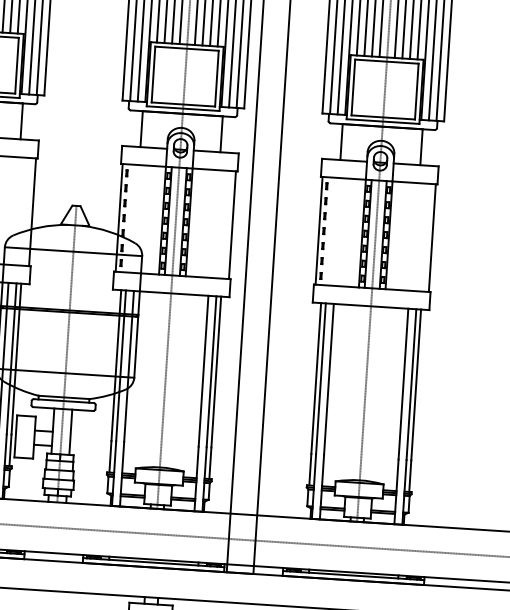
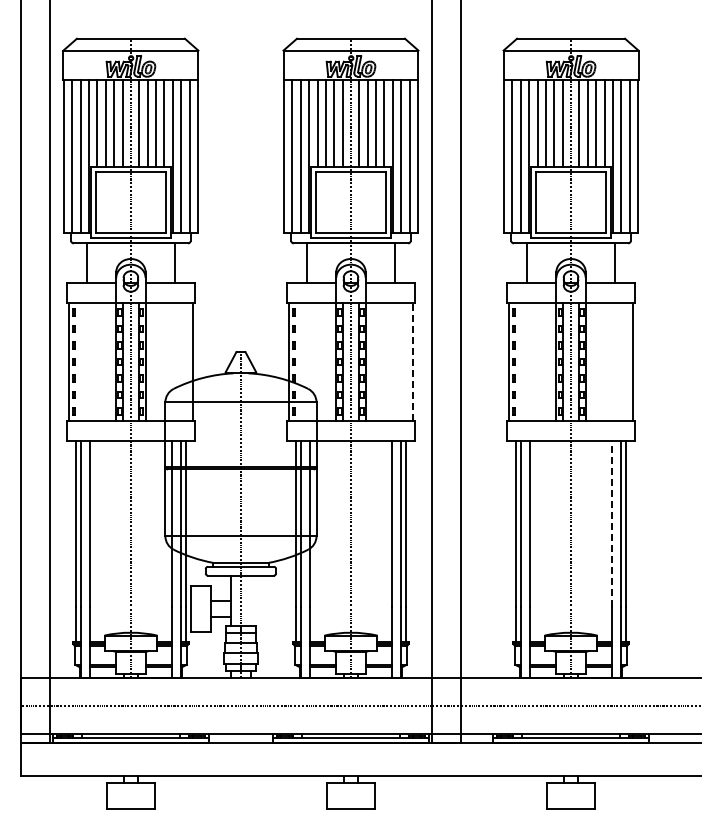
line: (232, 224) -> (413, 361), solid -> dashed
line: (403, 383) -> (612, 523), solid -> dashed
line: (70, 432) -> (250, 600), removed

